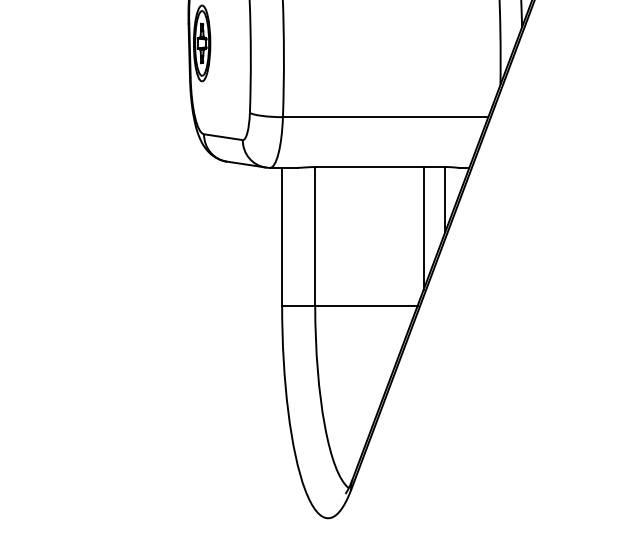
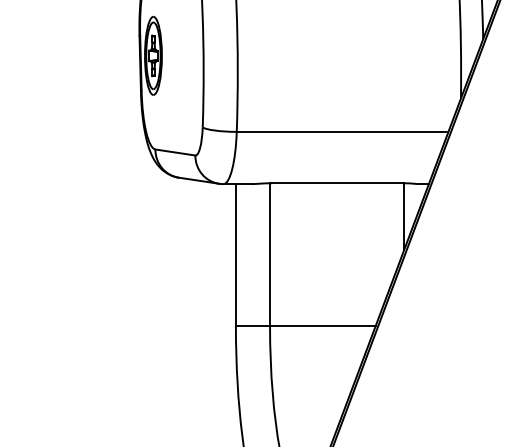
line: (423, 228) -> (381, 246), removed

